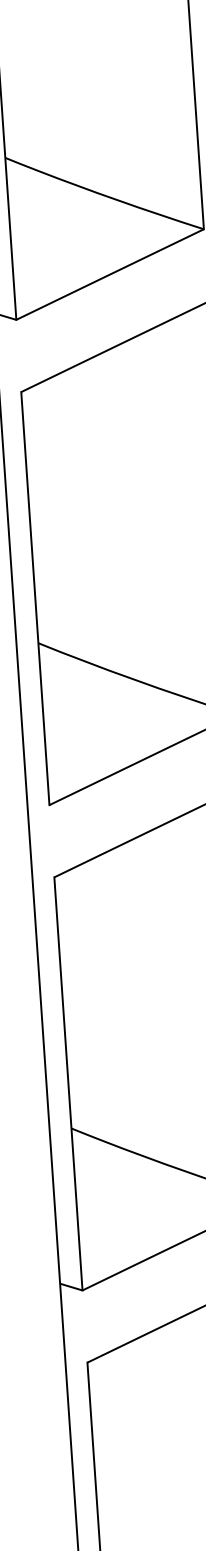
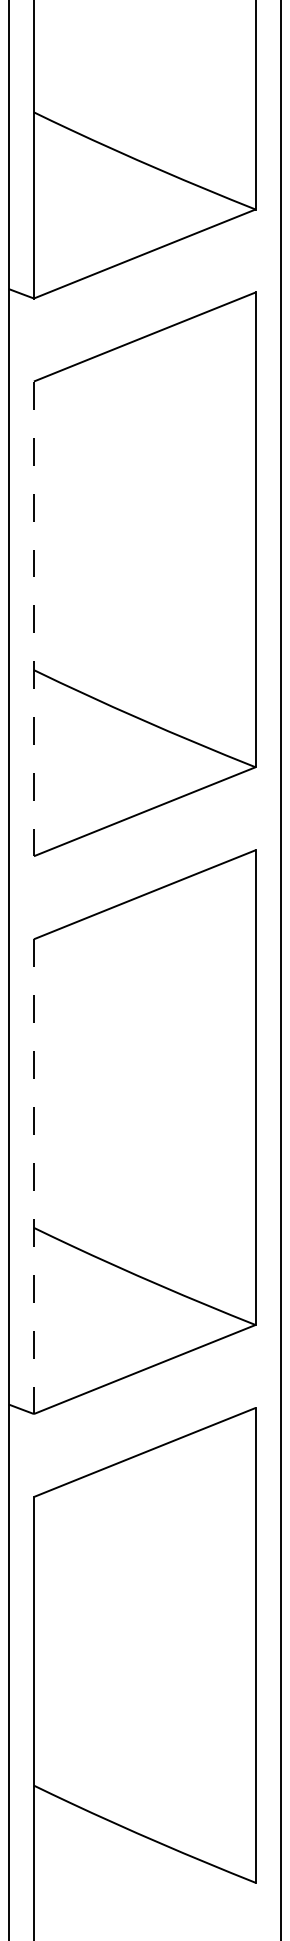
line: (34, 599) -> (33, 619), solid -> dashed
line: (68, 1084) -> (33, 1177), solid -> dashed

